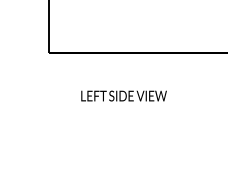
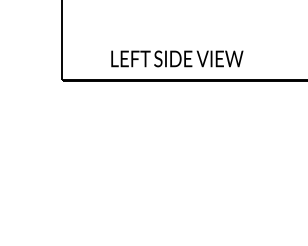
text: (123, 95) -> (176, 58), moved

